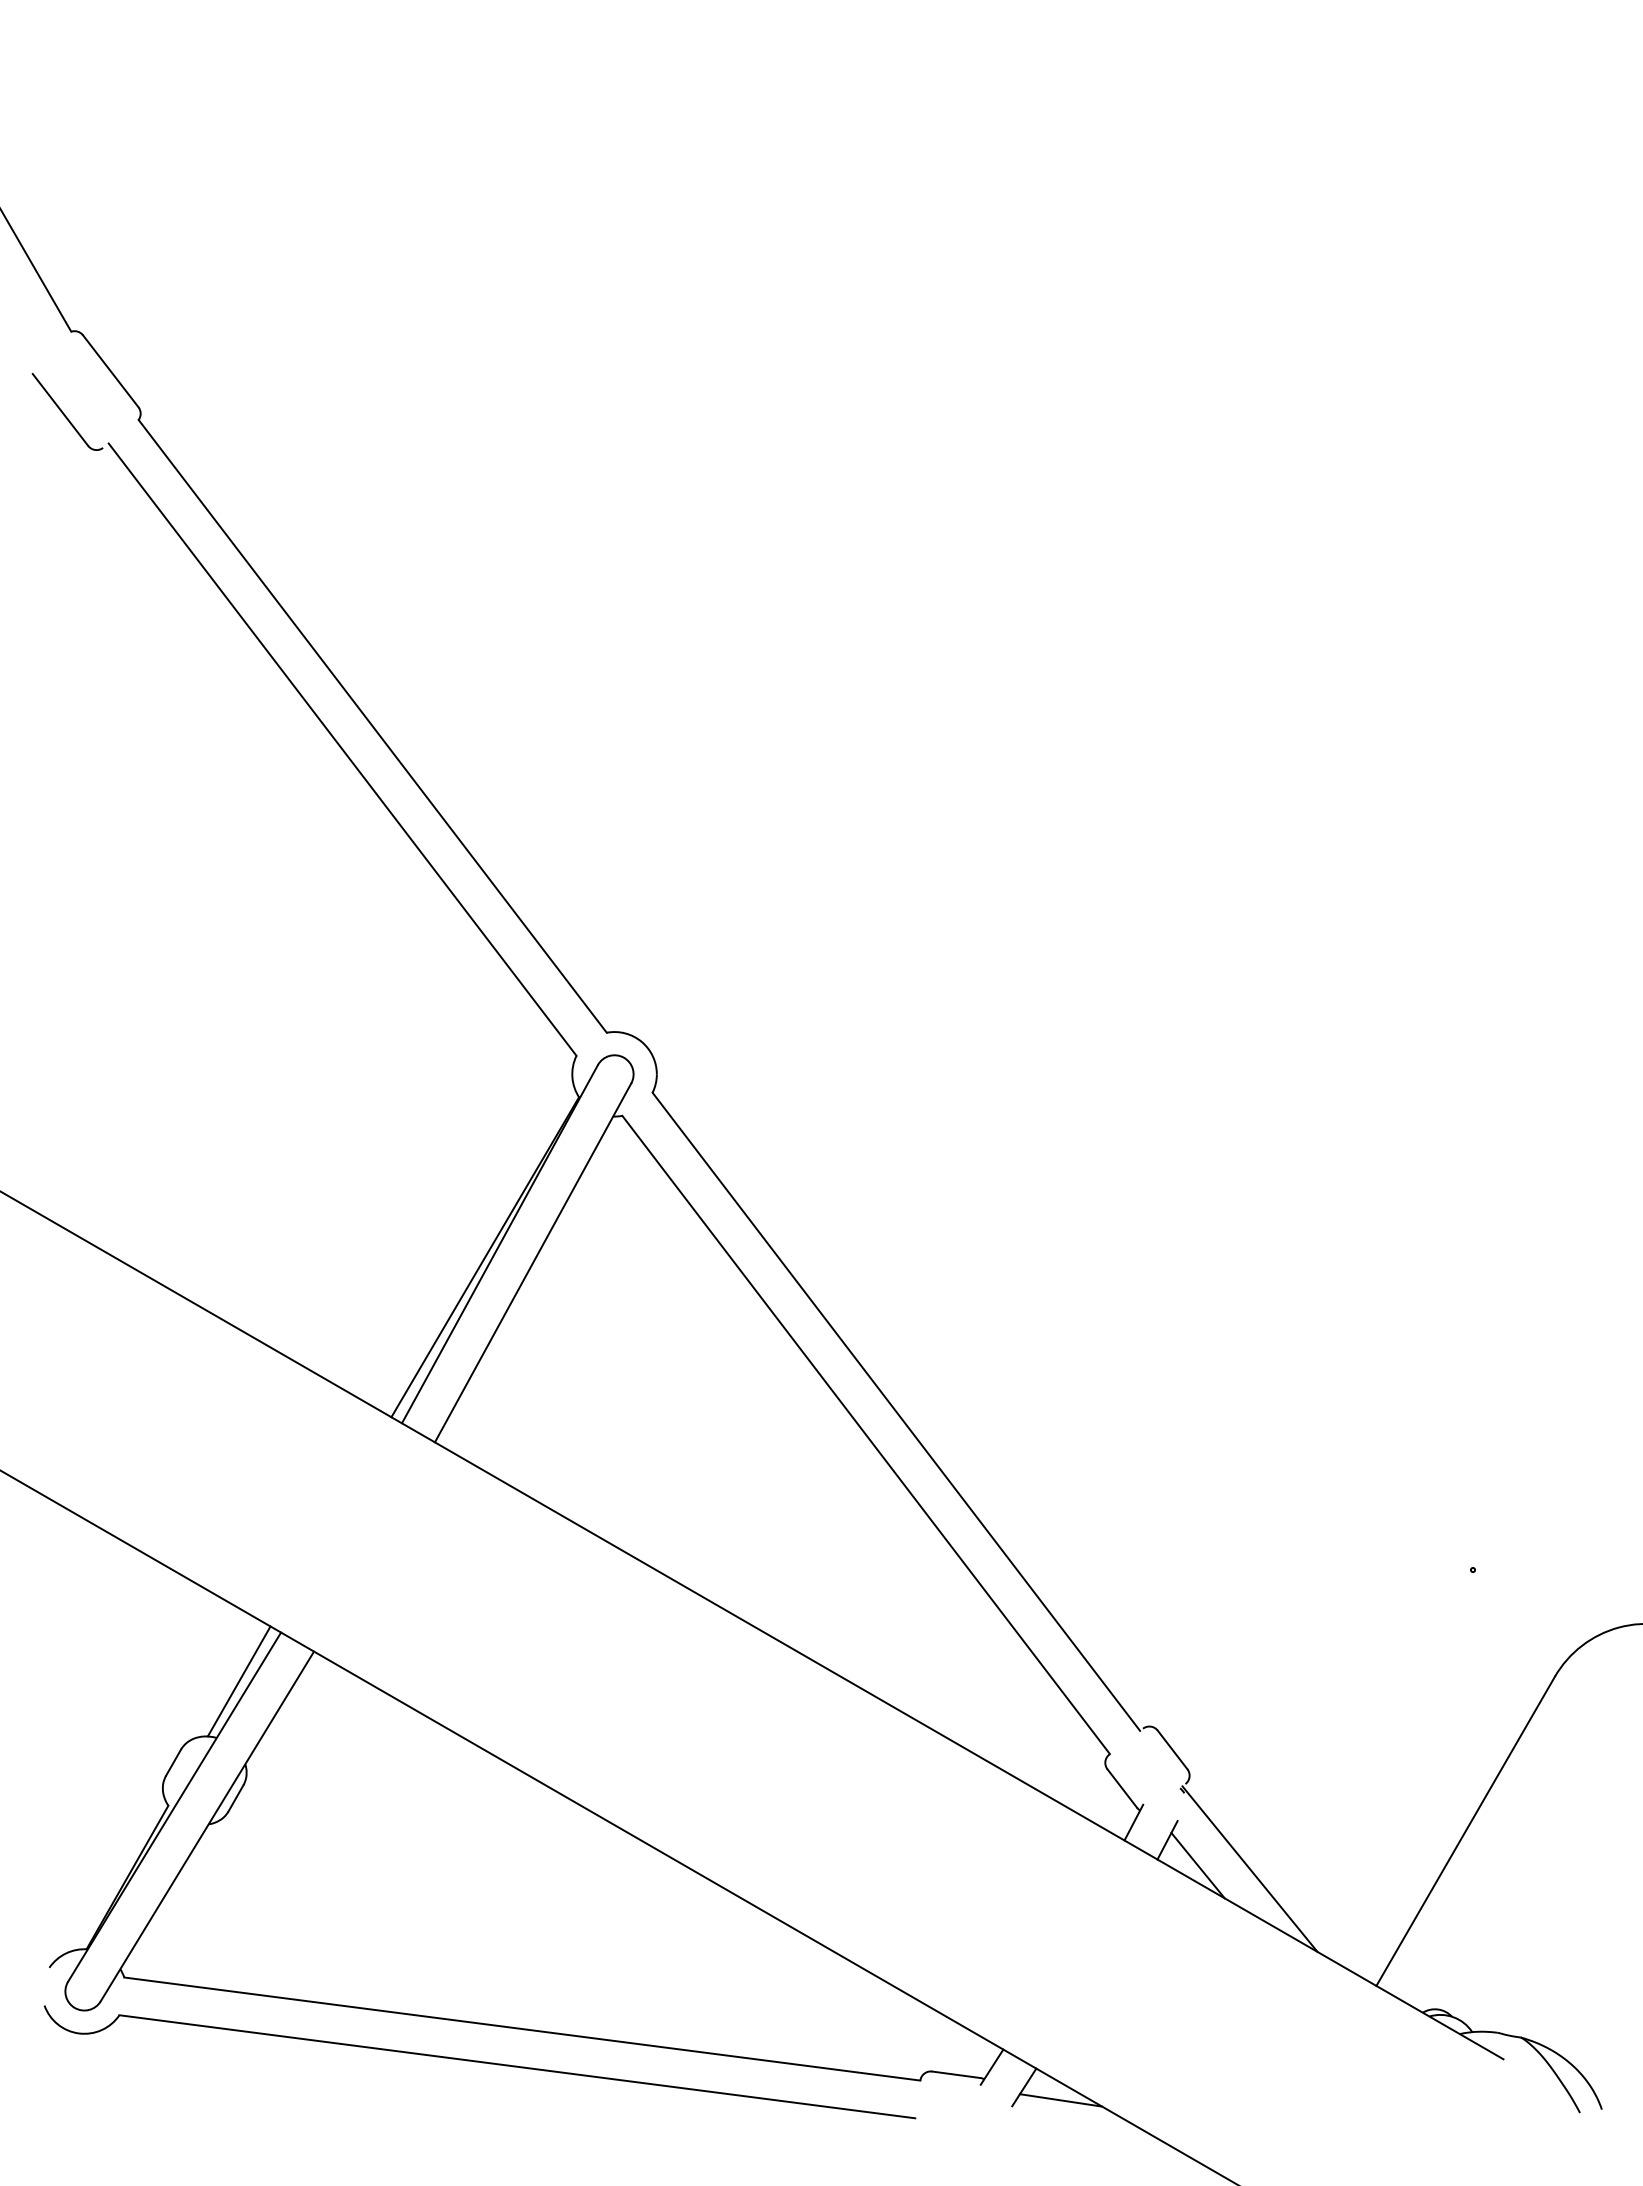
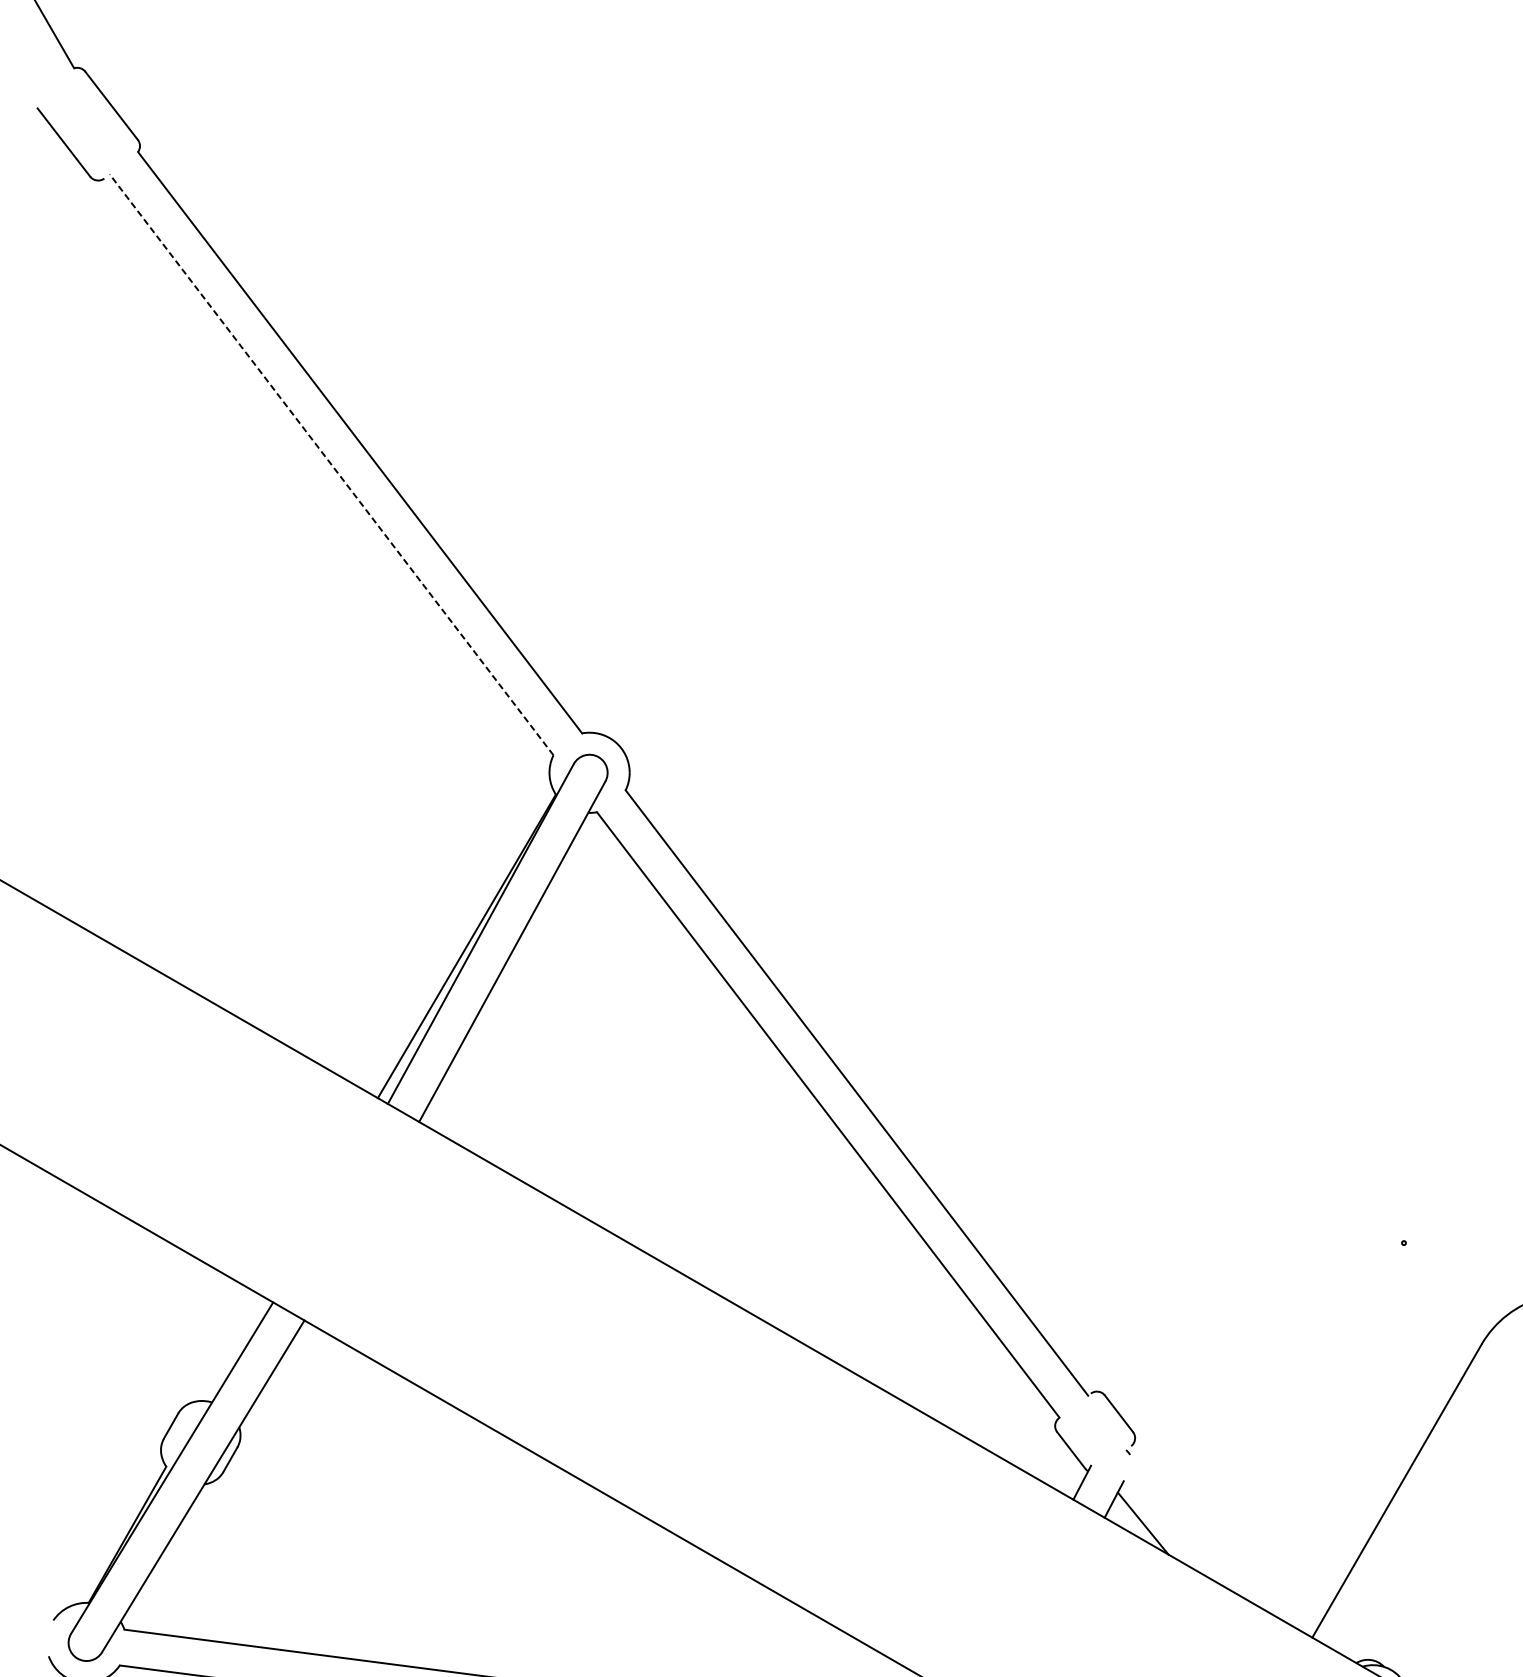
line: (342, 749) -> (331, 464), solid -> dashed
line: (238, 1681) -> (232, 1348), removed
line: (1249, 1868) -> (1191, 1526), removed

